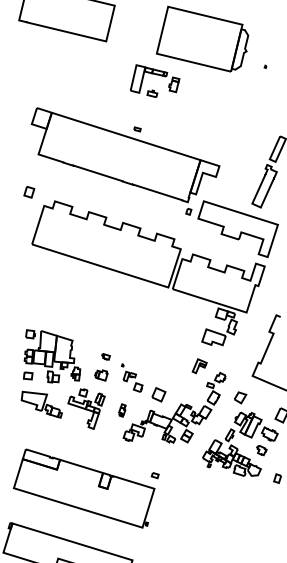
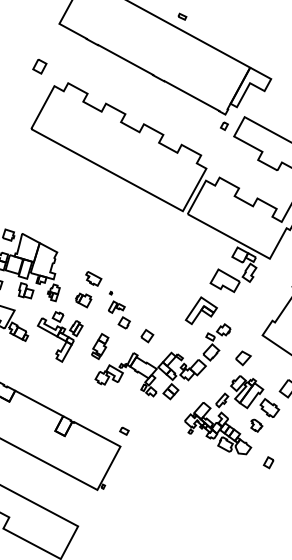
part: (105, 356) -> (92, 278), size x1.67
part: (199, 365) -> (202, 310), size x1.67
part: (158, 394) -> (146, 335), size x0.71
part: (122, 410) -> (100, 346), size x1.67

